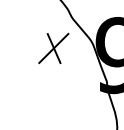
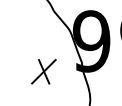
part: (53, 48) -> (43, 71), moved

